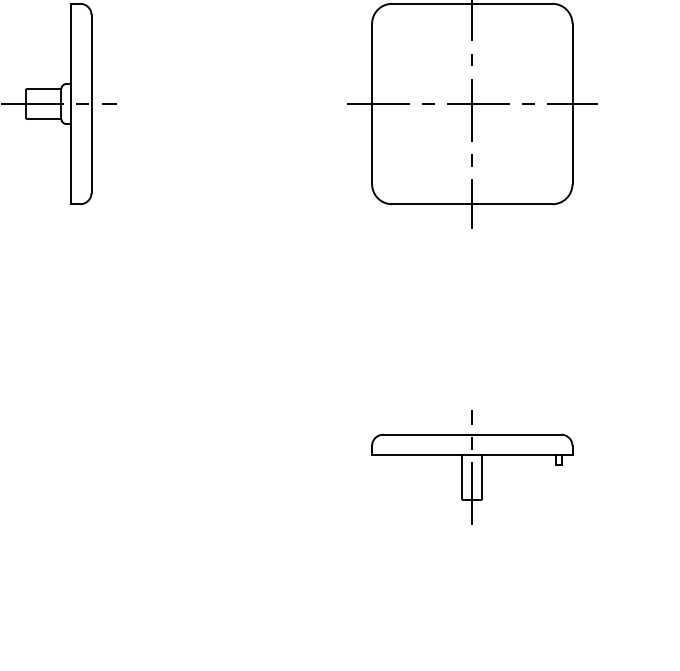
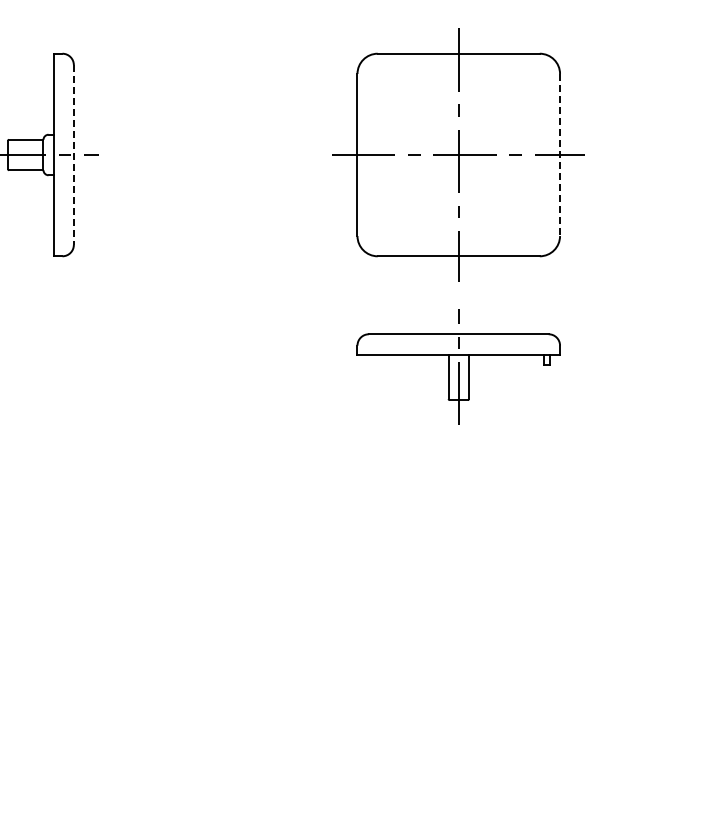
line: (91, 104) -> (73, 155), solid -> dashed
line: (572, 104) -> (560, 155), solid -> dashed
part: (472, 466) -> (458, 366), moved

